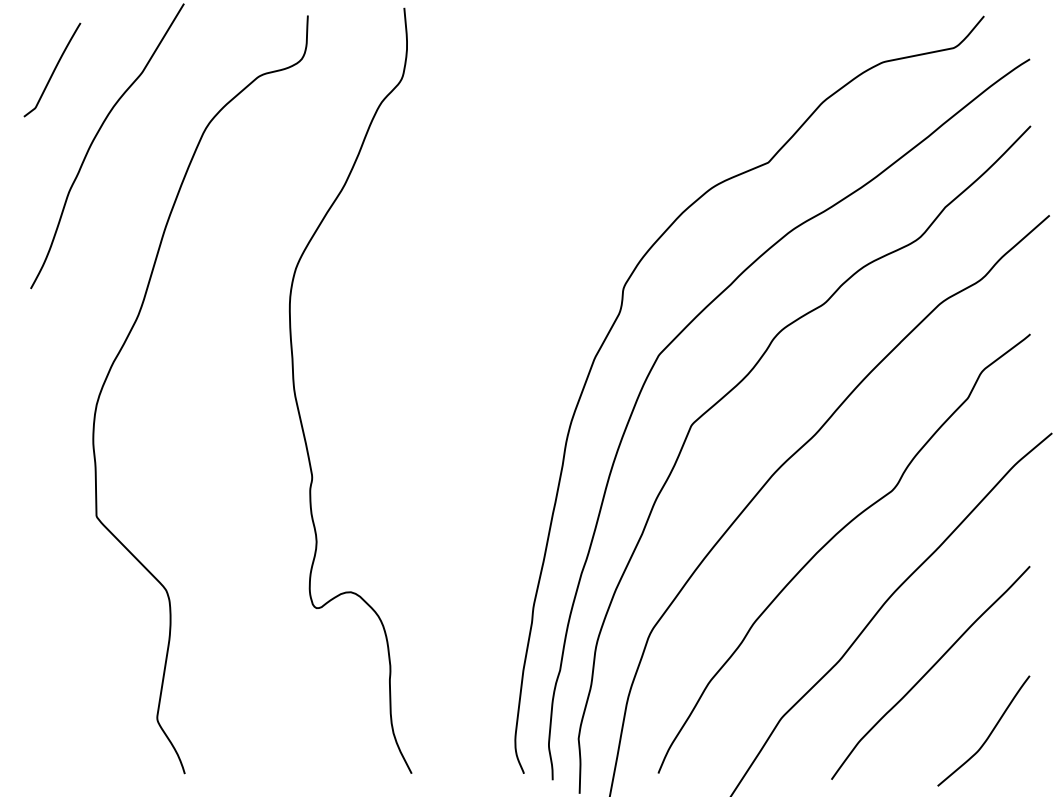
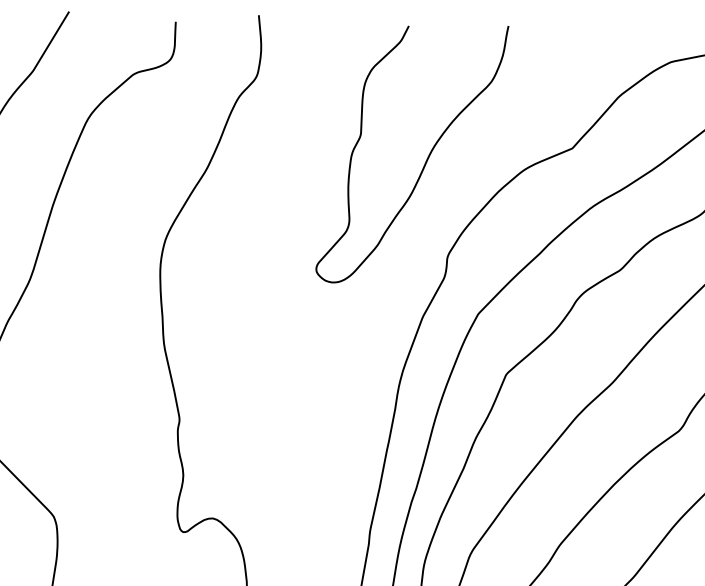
curve: (598, 176) -> (426, 160), added

